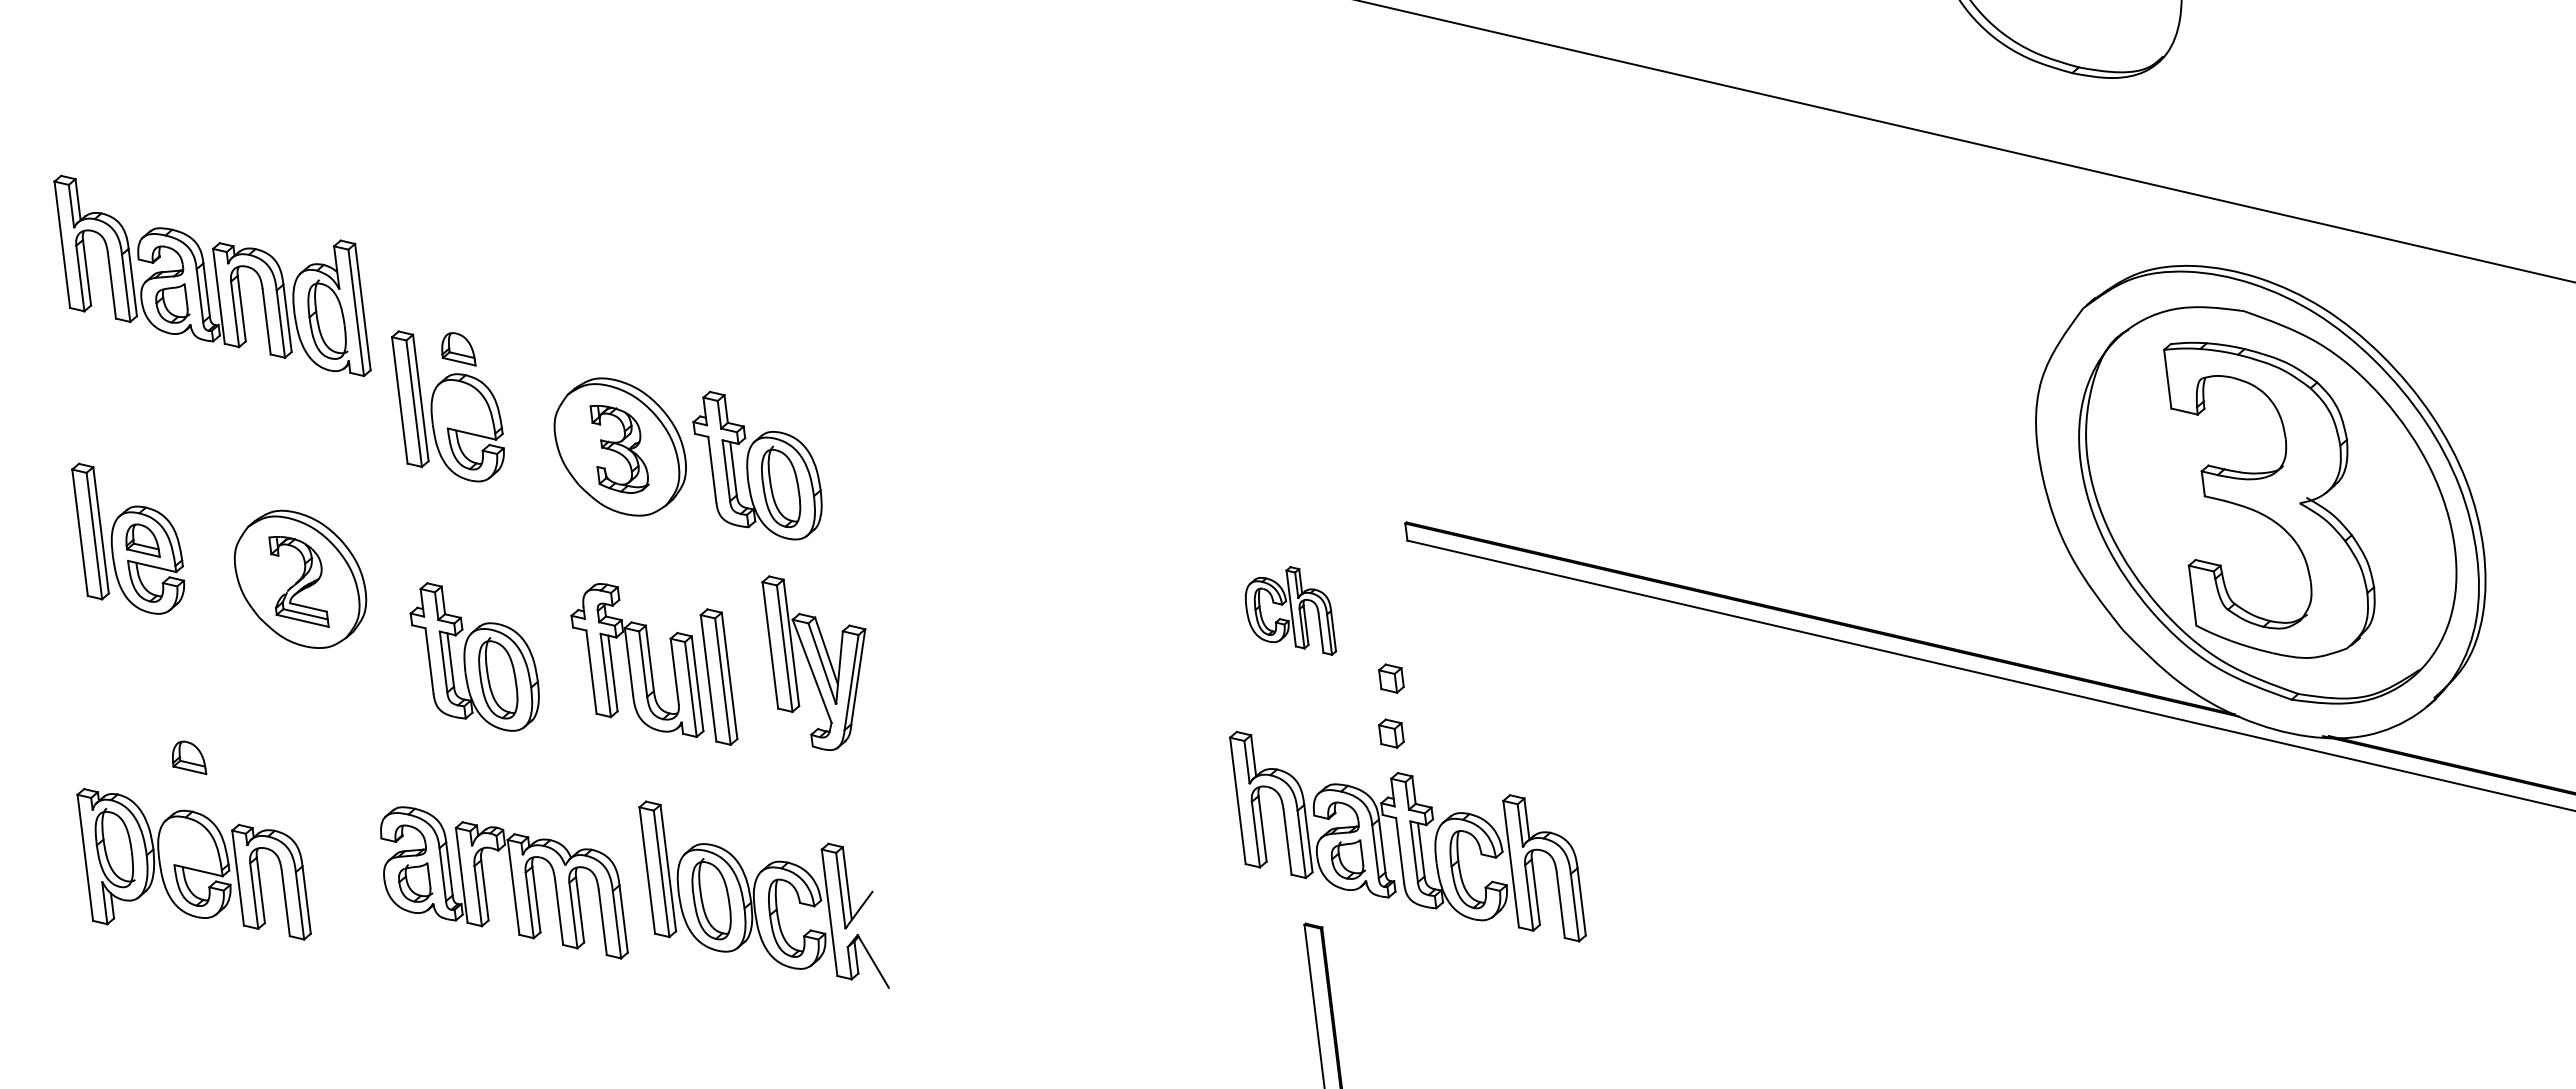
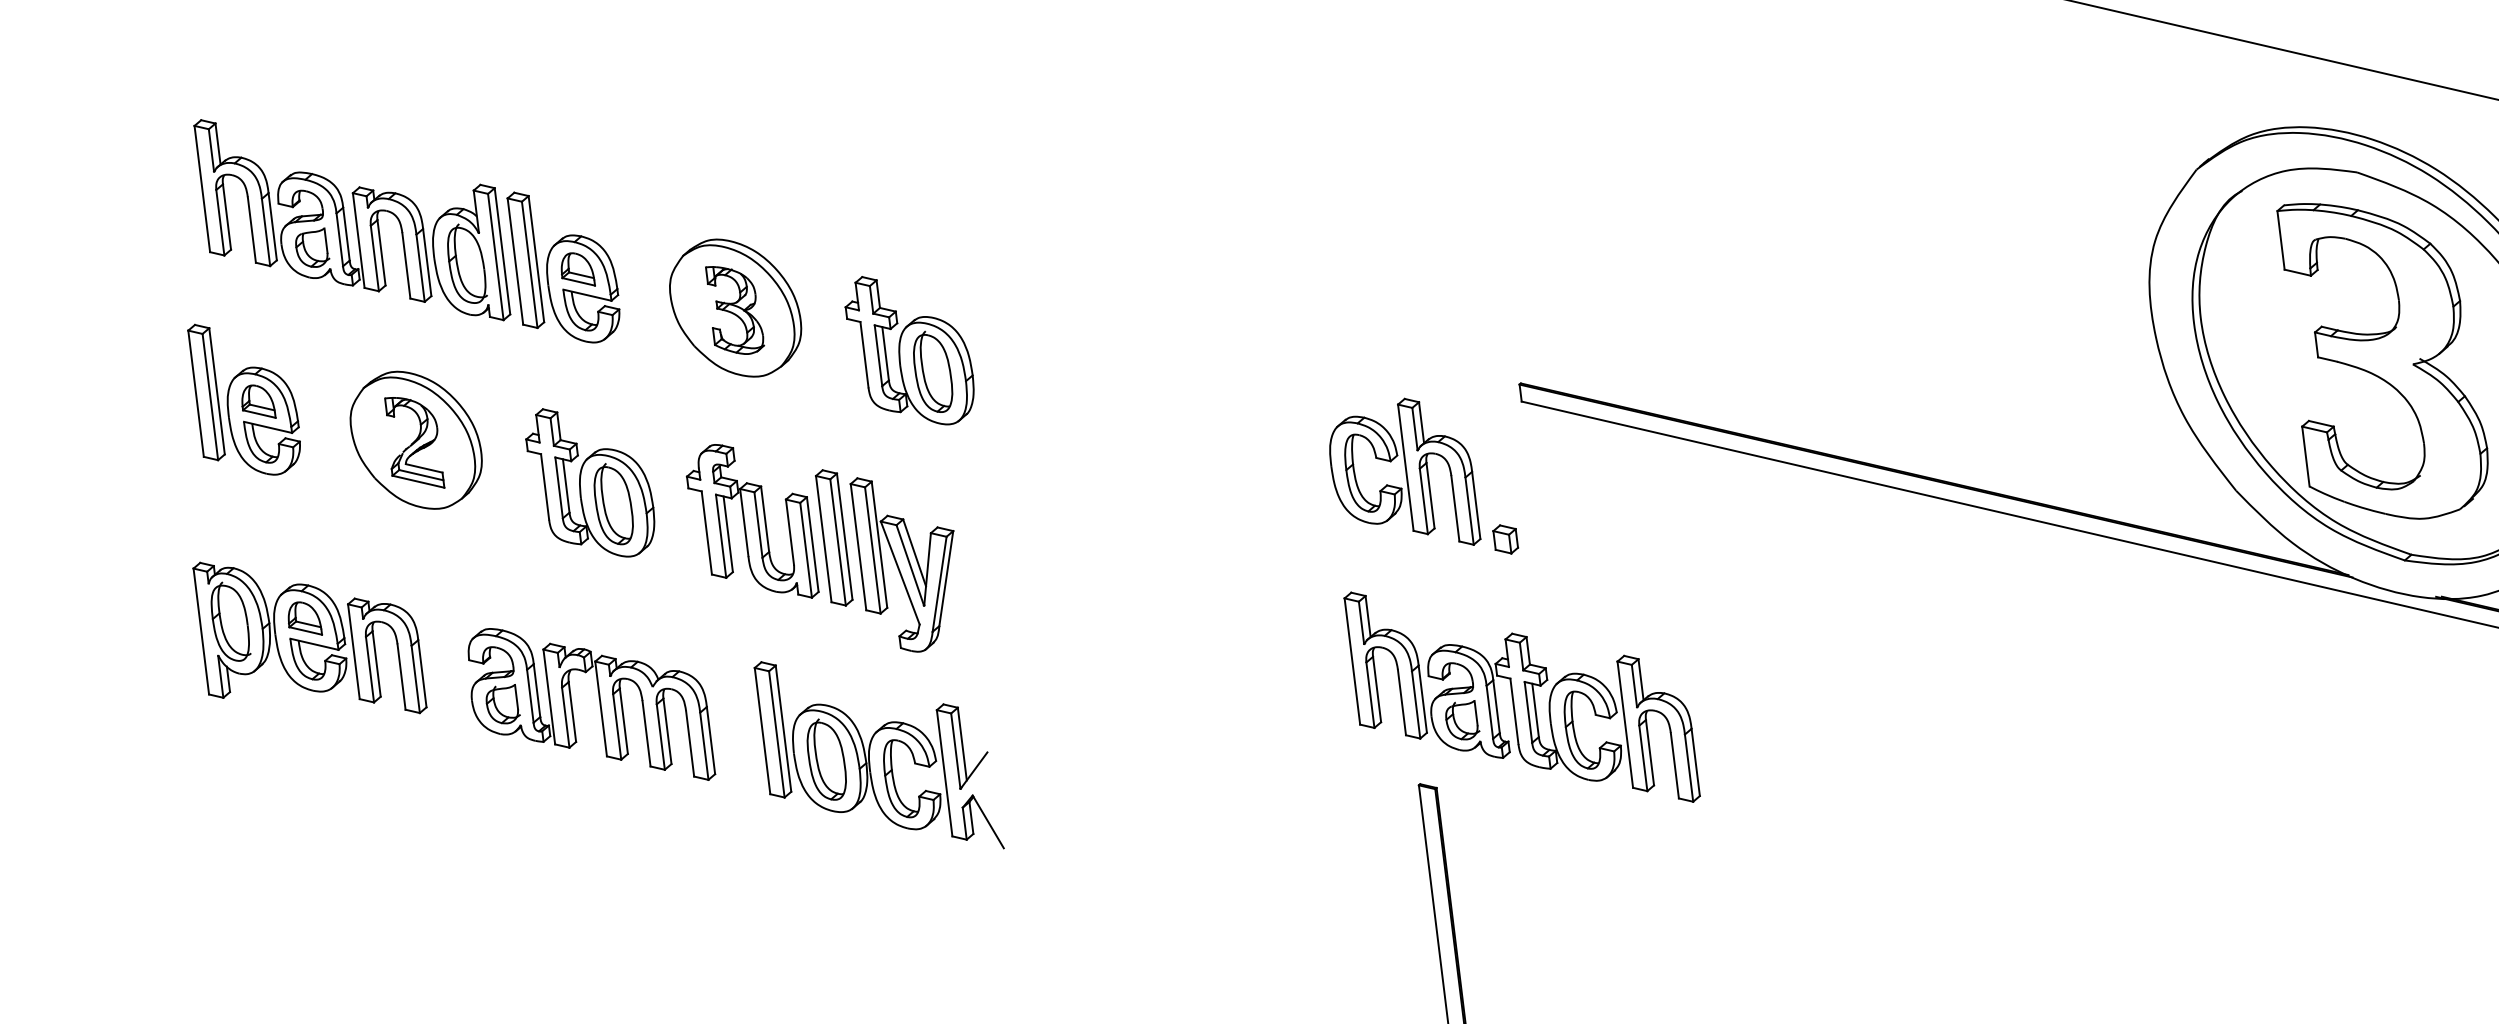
part: (212, 275) -> (352, 219), moved
part: (458, 349) -> (578, 269), moved
part: (757, 465) -> (909, 350), moved
part: (1290, 610) -> (1404, 471), size x1.67
part: (474, 656) -> (589, 482), moved
part: (813, 662) -> (901, 564), moved
part: (1391, 733) -> (1505, 594), removed
part: (193, 864) -> (309, 638), moved
part: (511, 880) -> (598, 702), moved

